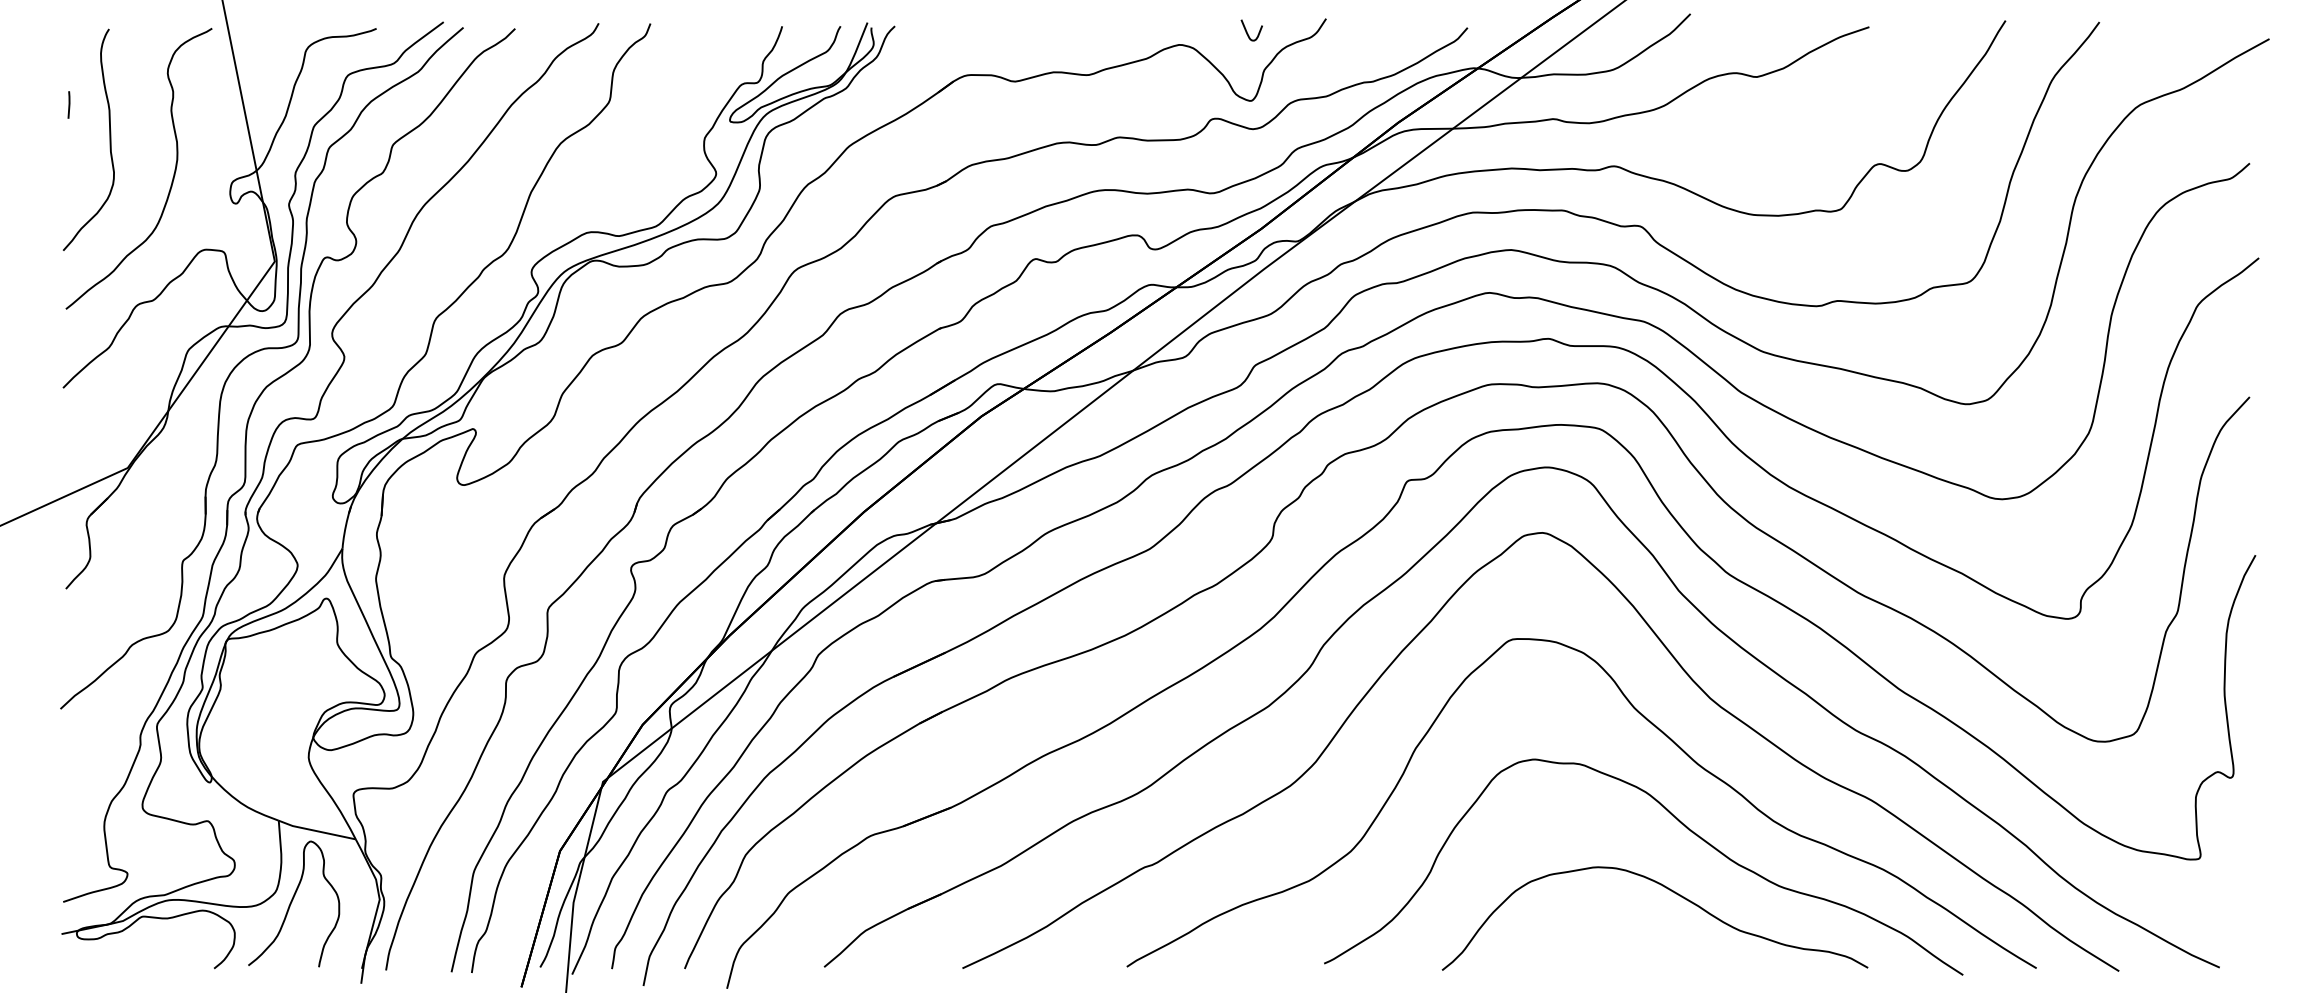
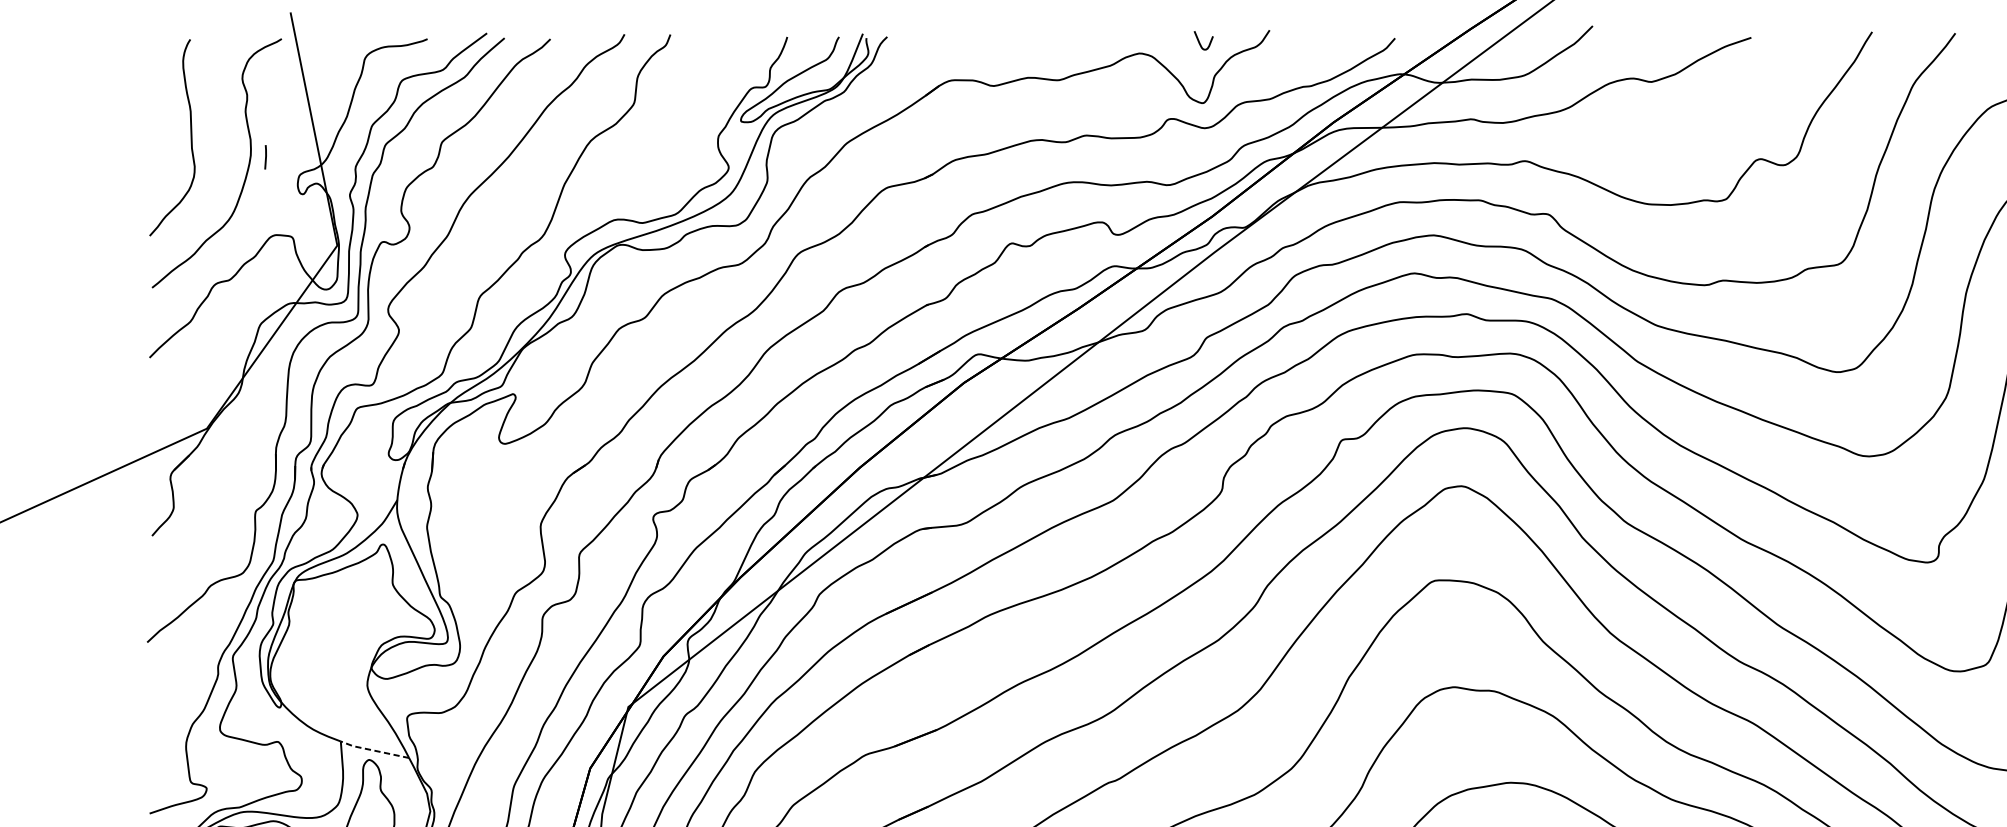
line: (68, 104) -> (265, 156), moved
line: (316, 830) -> (374, 750), solid -> dashed

